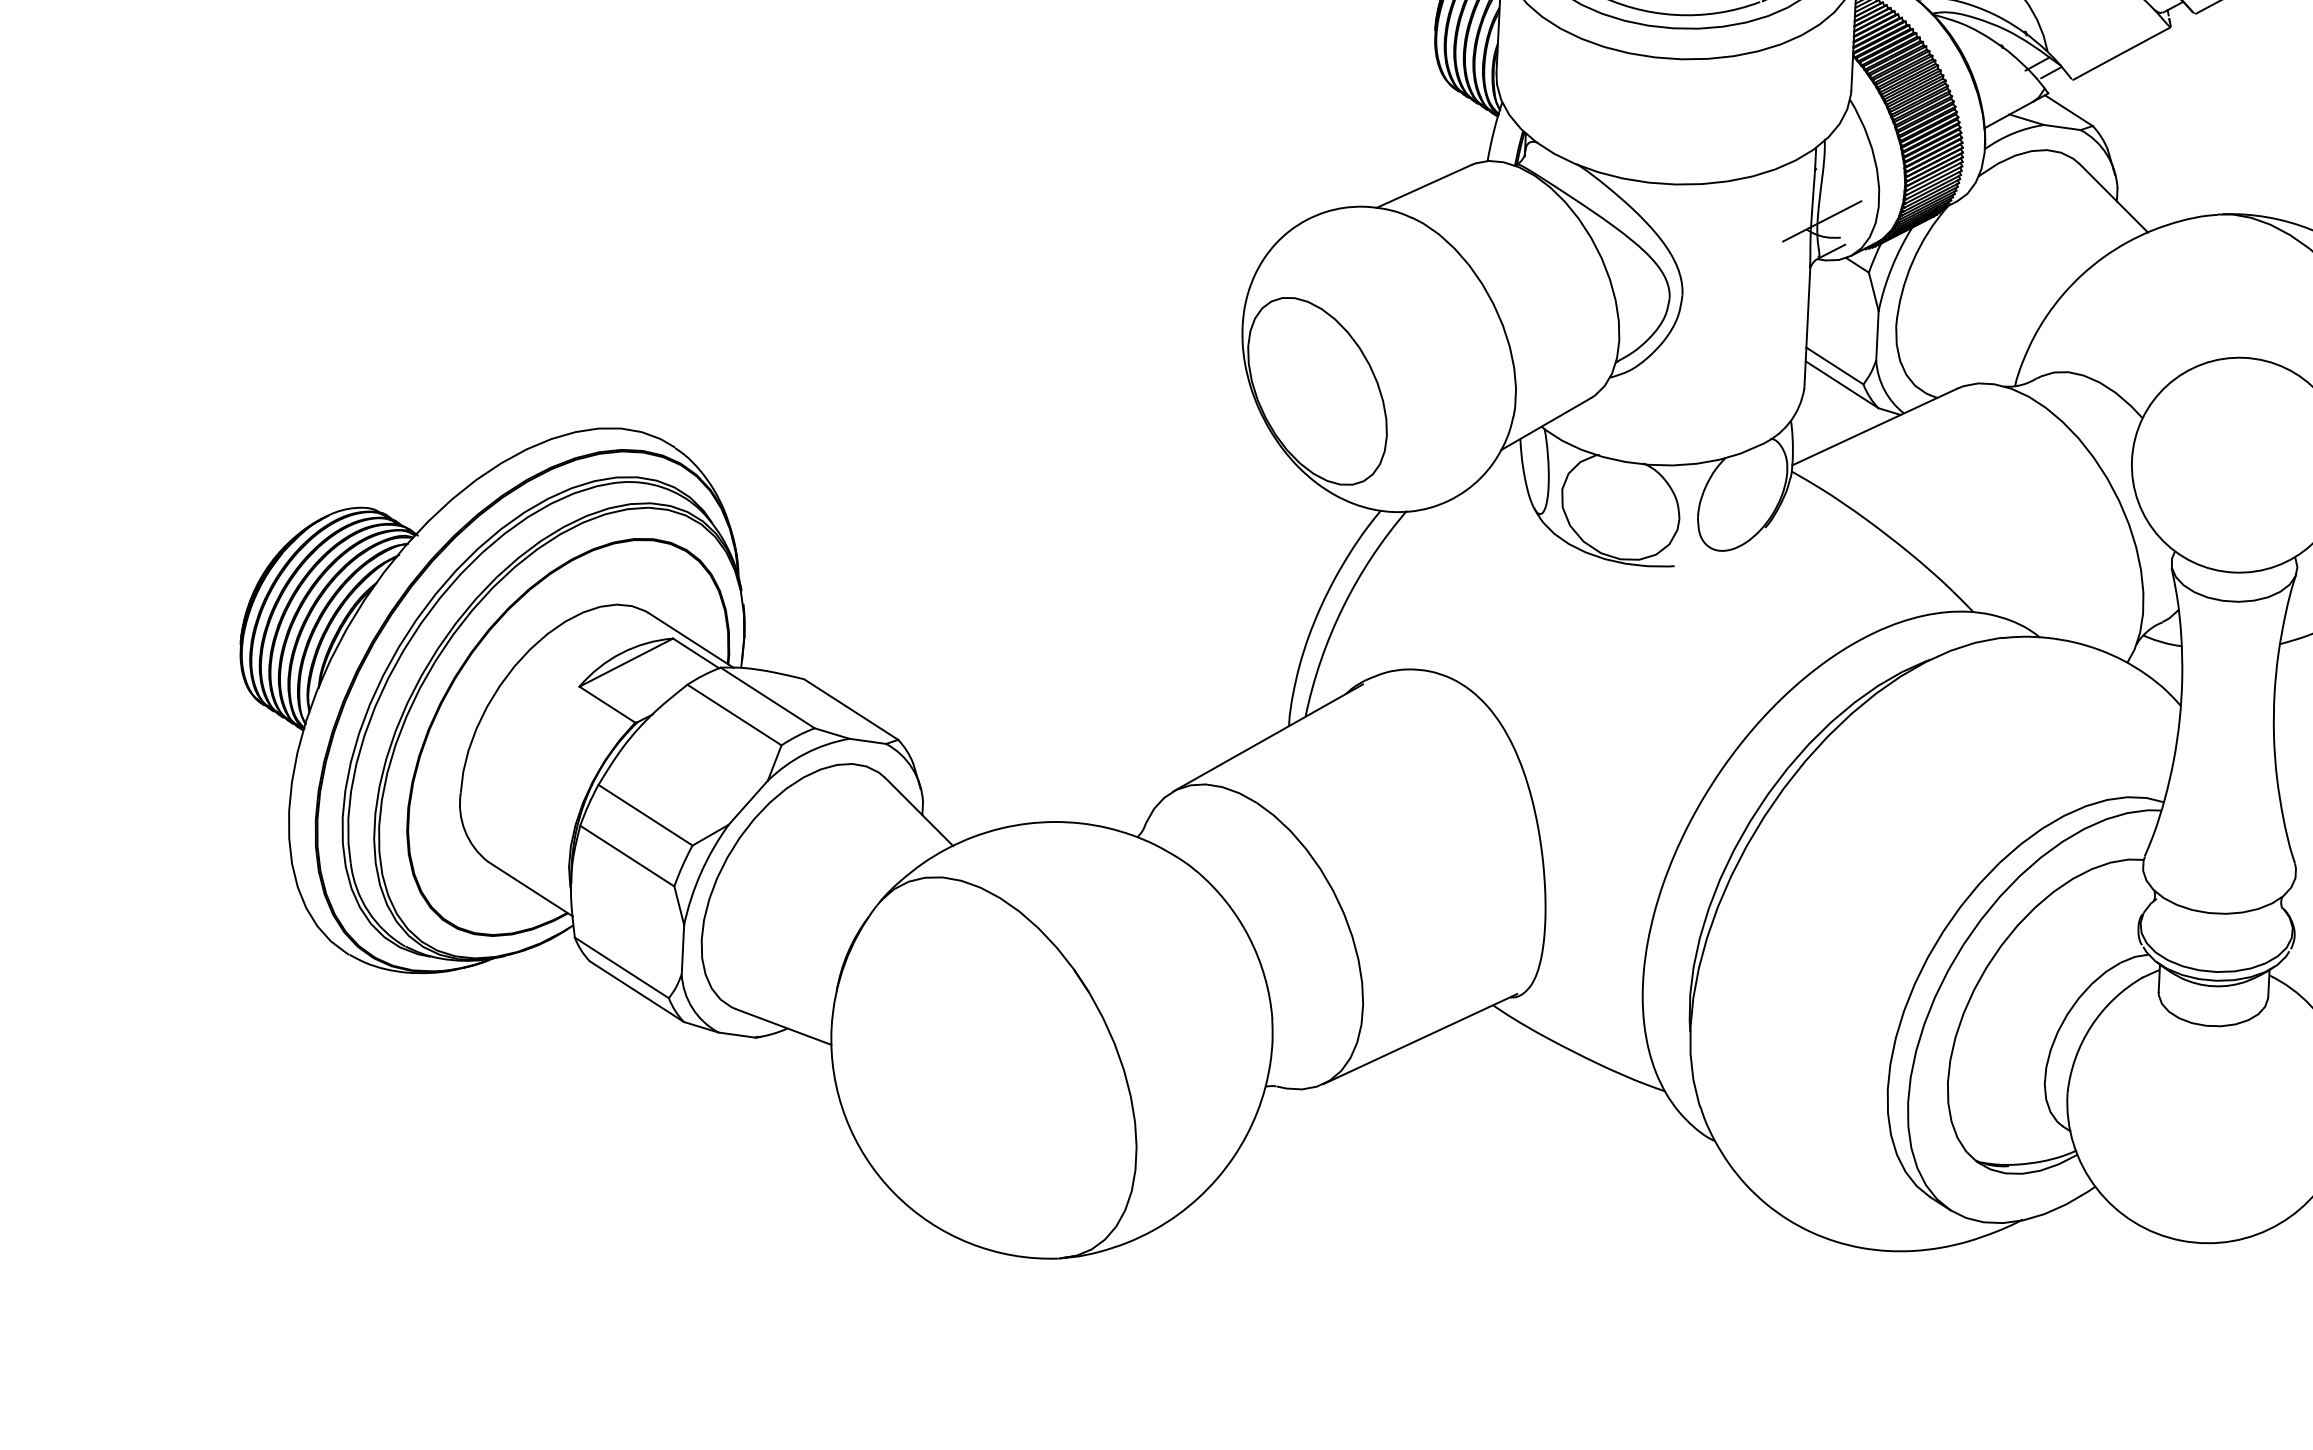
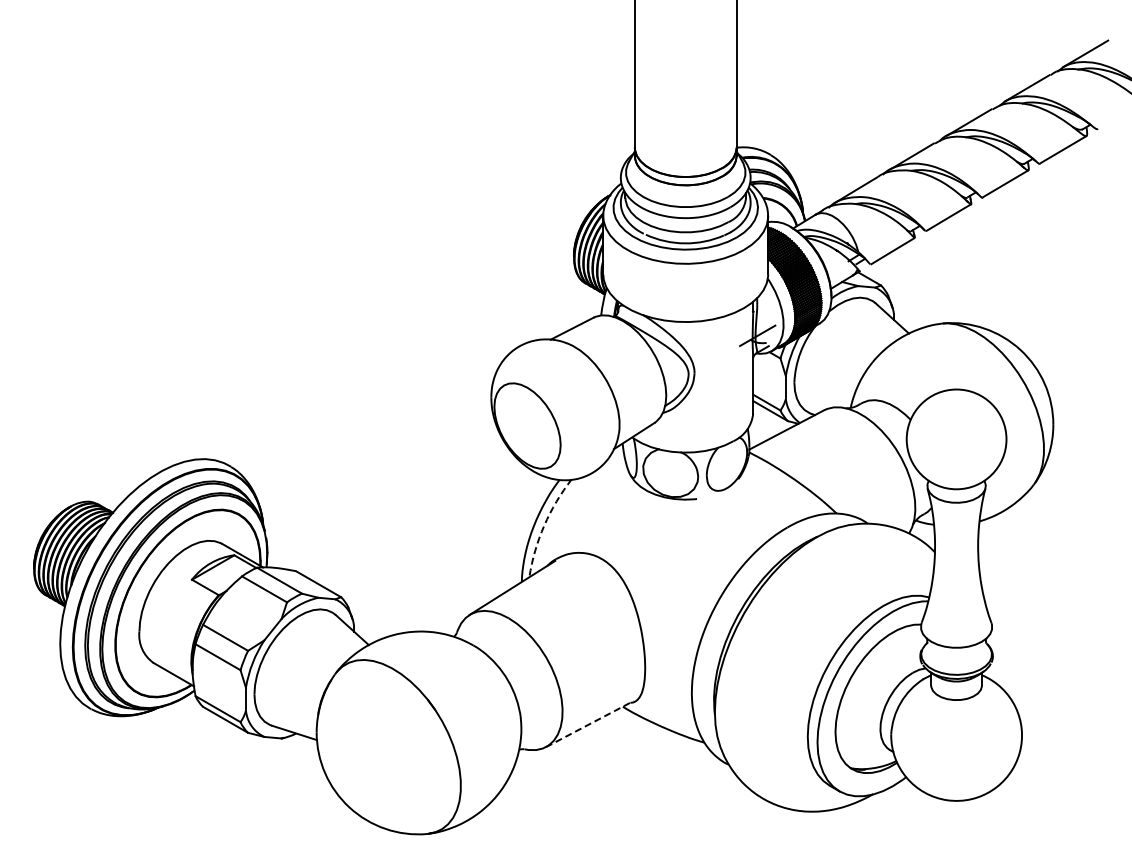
arc: (1343, 607) -> (544, 525), solid -> dashed
line: (1419, 1039) -> (589, 724), solid -> dashed

